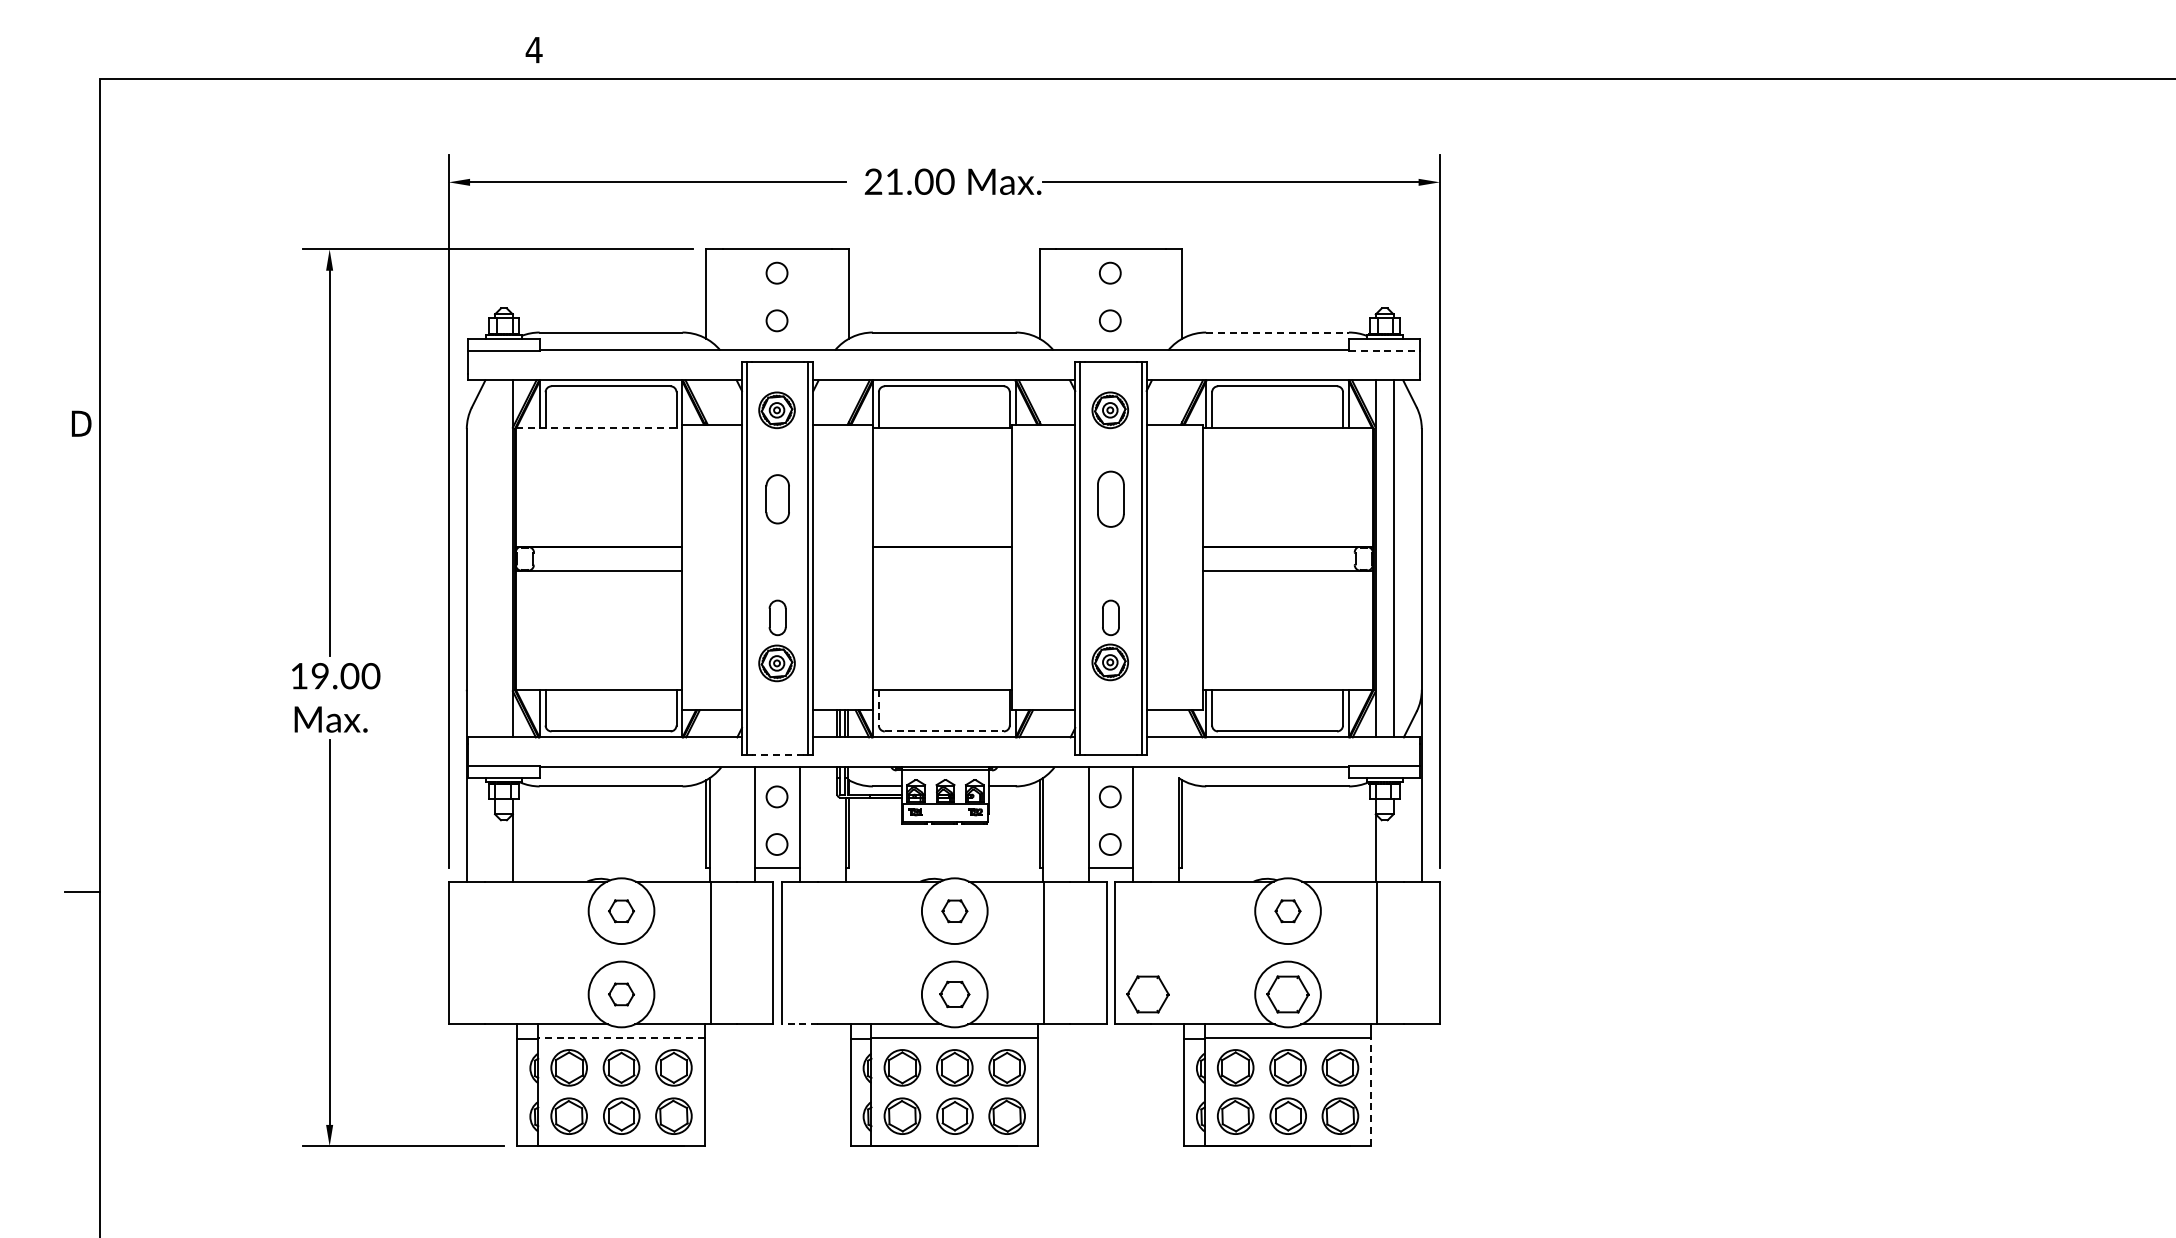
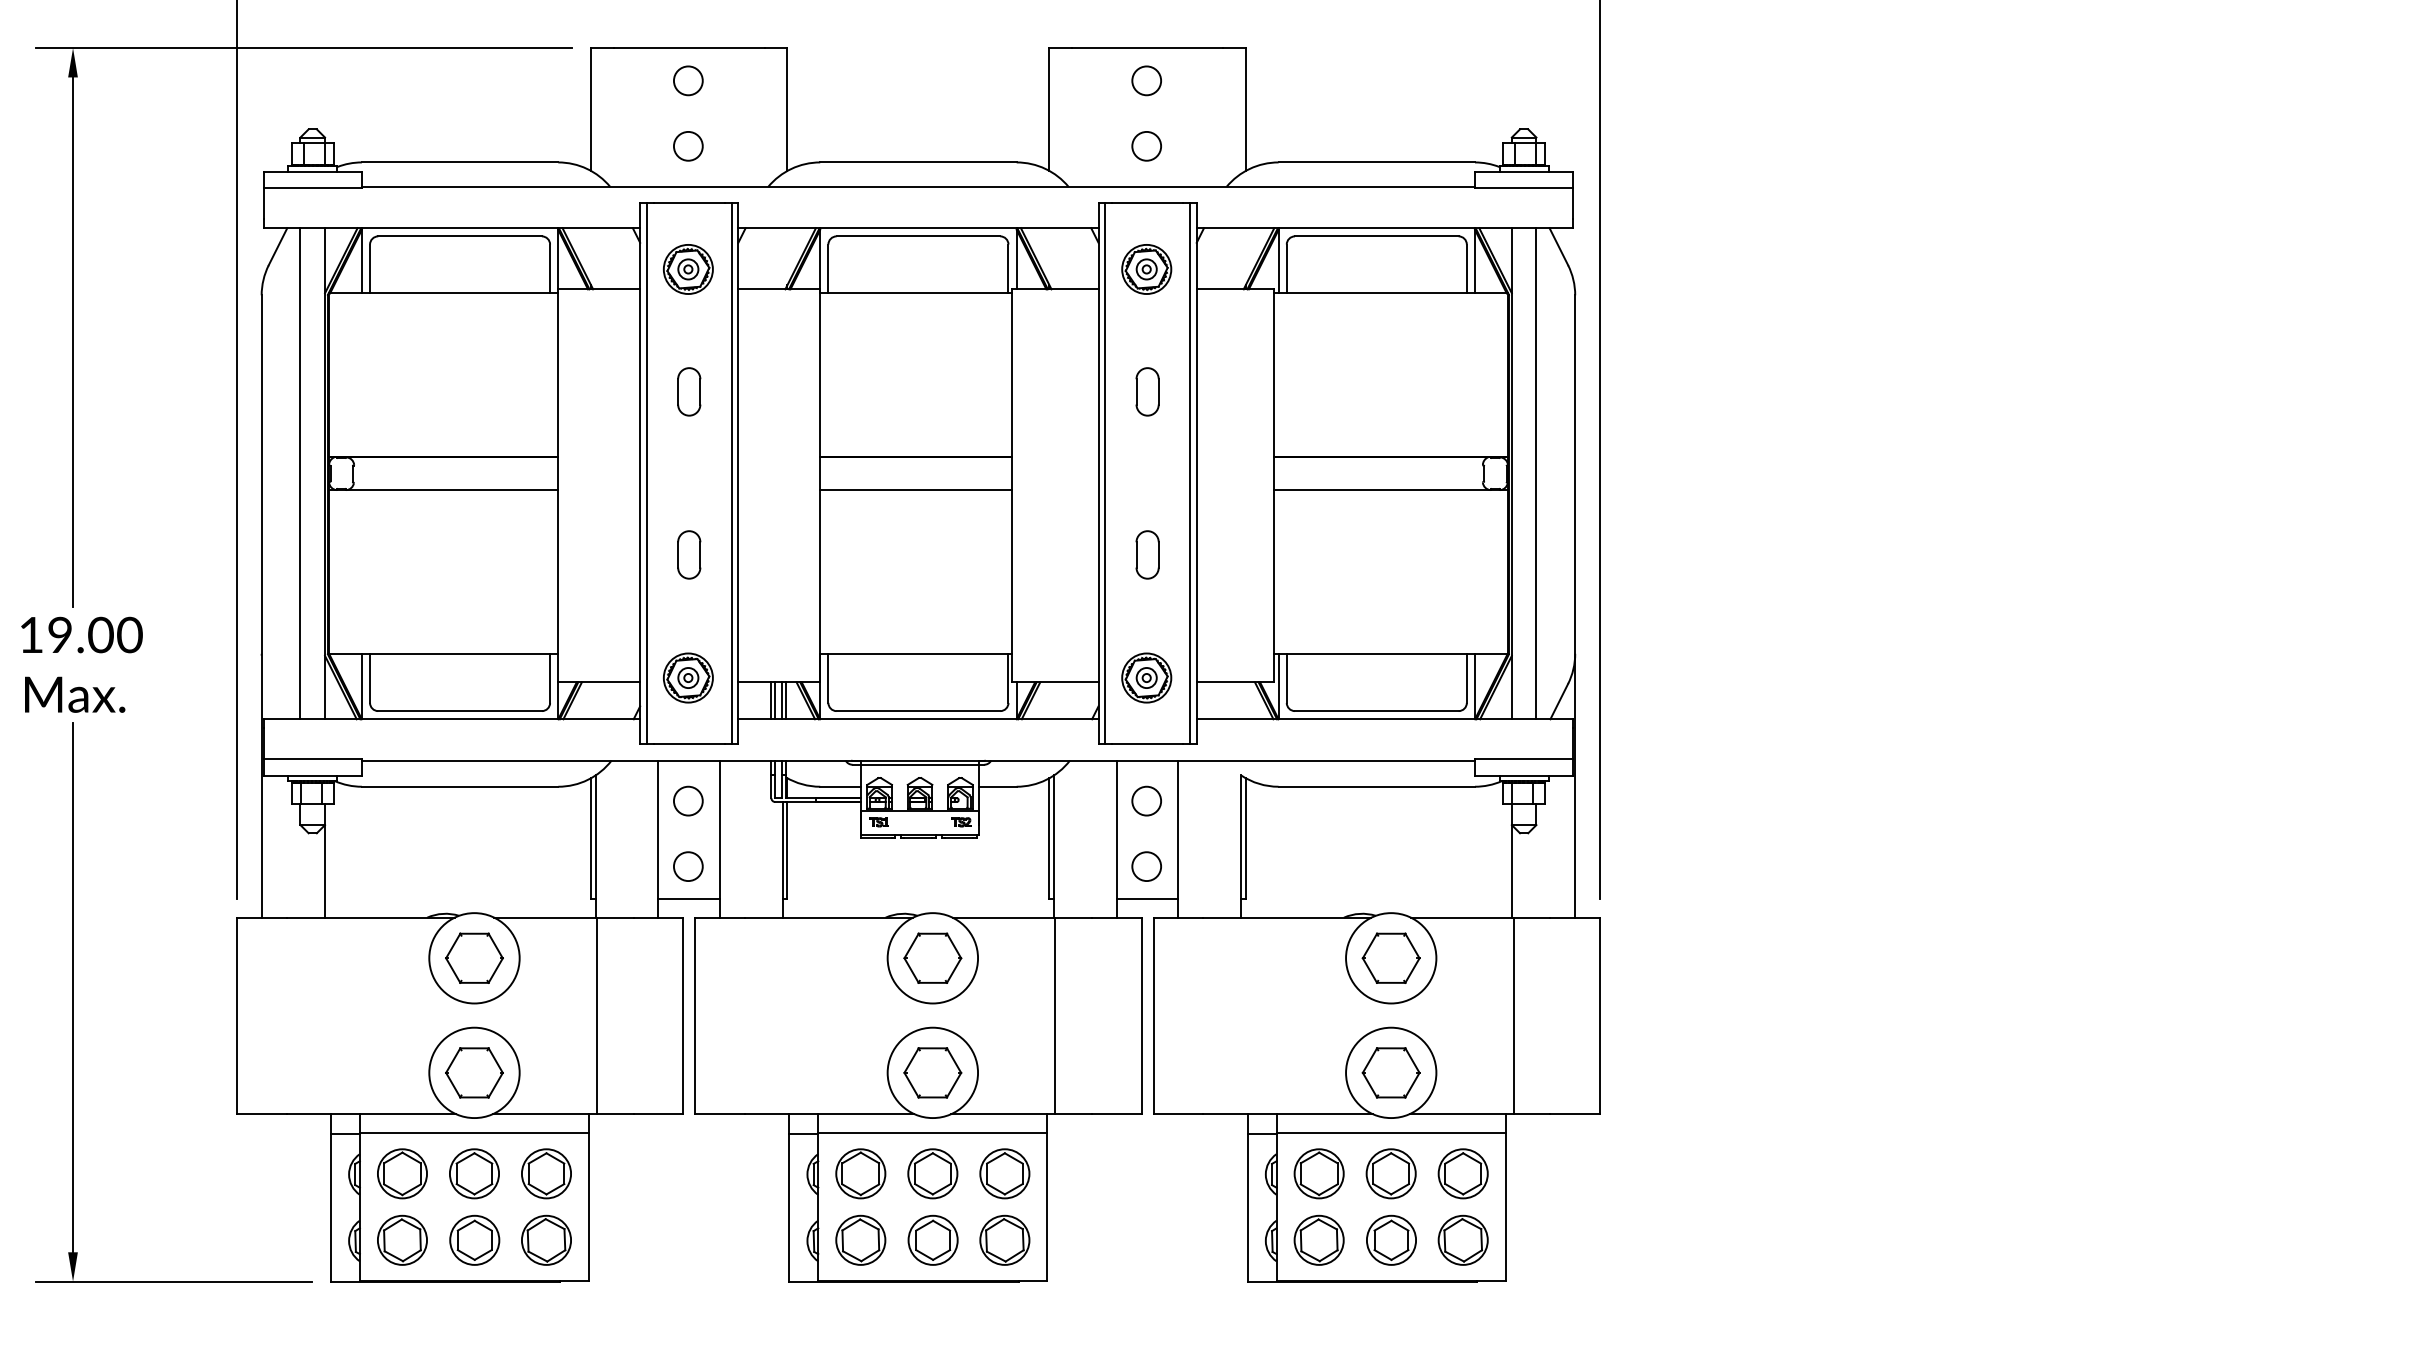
line: (1278, 332) -> (1378, 162), dashed -> solid
line: (1384, 351) -> (1523, 188), dashed -> solid
line: (599, 427) -> (444, 293), dashed -> solid
part: (777, 499) -> (688, 392), size x0.71
part: (1110, 499) -> (1147, 392), size x0.62
line: (495, 558) -> (301, 473), added
line: (942, 570) -> (915, 489), added
part: (1109, 662) -> (1145, 678), moved
part: (776, 663) -> (687, 678), moved
line: (878, 707) -> (827, 678), dashed -> solid
line: (944, 731) -> (918, 711), dashed -> solid
line: (777, 755) -> (688, 744), dashed -> solid
part: (621, 911) -> (474, 958), size x1.67
part: (954, 911) -> (932, 958), size x1.67
part: (1287, 911) -> (1390, 958), size x1.67
part: (621, 994) -> (474, 1072), size x1.67
part: (954, 994) -> (932, 1072), size x1.43
part: (1147, 994) -> (1197, 1072), removed
line: (799, 1024) -> (719, 1114), dashed -> solid
line: (621, 1038) -> (474, 1133), dashed -> solid
line: (1371, 1092) -> (1505, 1207), dashed -> solid

